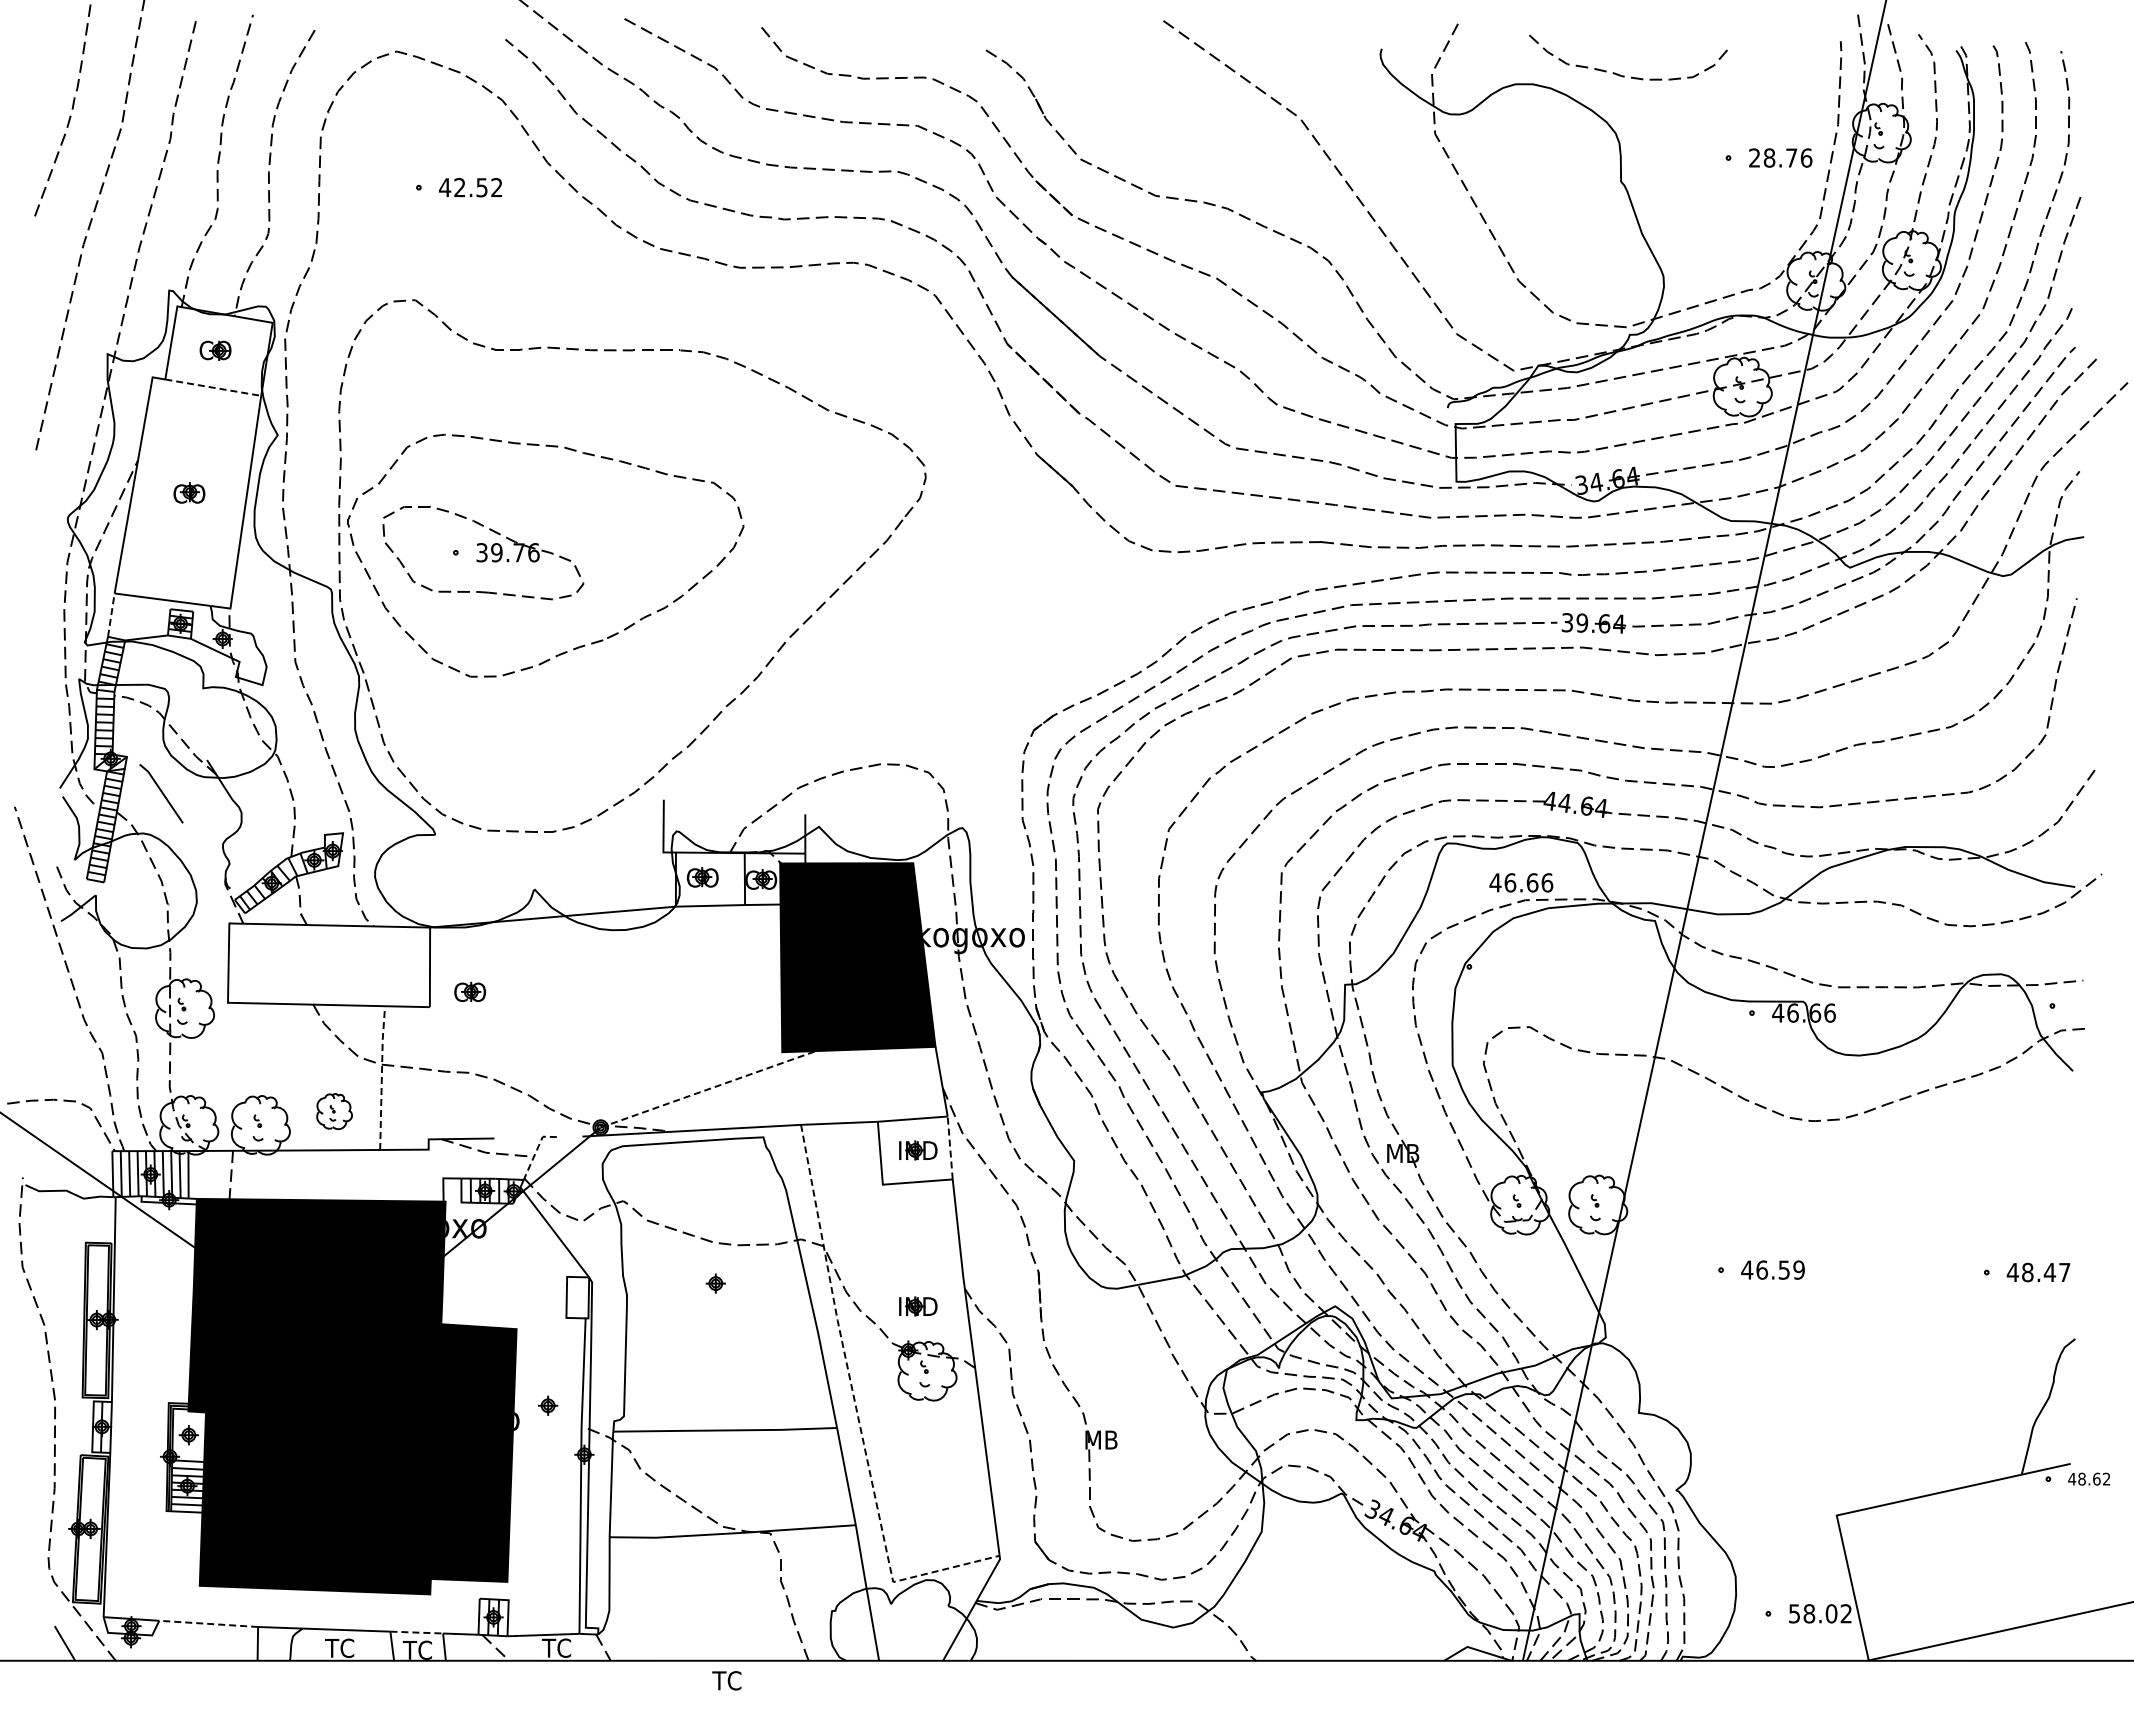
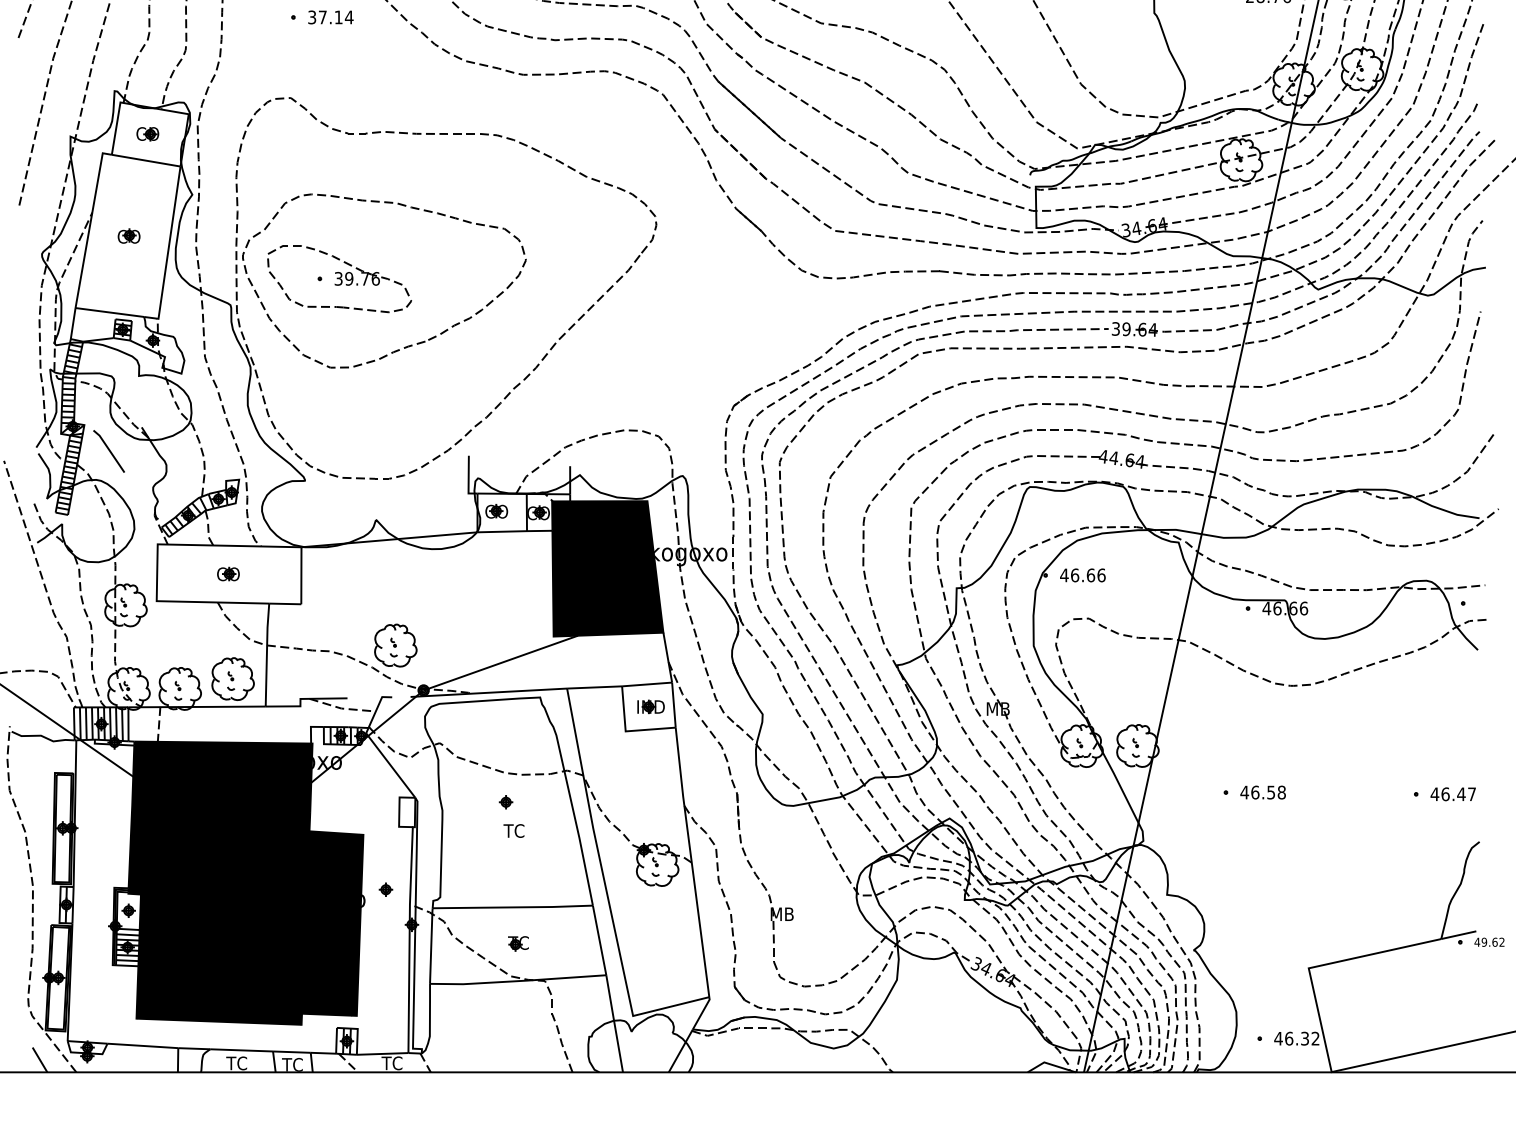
text: (470, 187) -> (330, 17), 42.52 -> 37.14
line: (213, 387) -> (146, 160), dashed -> solid
line: (111, 615) -> (73, 323), dashed -> solid
text: (1521, 882) -> (1083, 575), moved
part: (470, 991) -> (228, 573), moved
part: (561, 1064) -> (395, 645), added
line: (381, 1077) -> (266, 654), dashed -> solid
line: (708, 1089) -> (500, 663), dashed -> solid
part: (334, 1111) -> (233, 679), size x1.67
line: (950, 1147) -> (674, 704), dashed -> solid
line: (536, 1152) -> (377, 708), dashed -> solid
text: (1798, 1269) -> (1281, 792), 46.59 -> 46.58
text: (2027, 1272) -> (1445, 794), 48.47 -> 46.47
part: (918, 1306) -> (651, 818), removed
line: (856, 1408) -> (606, 891), dashed -> solid
text: (2081, 1479) -> (1484, 942), 48.62 -> 49.62
part: (732, 1481) -> (518, 943), added
text: (1812, 1613) -> (1291, 1038), 58.02 -> 46.32
line: (208, 1623) -> (142, 1045), dashed -> solid
line: (417, 1632) -> (292, 1052), dashed -> solid
text: (726, 1680) -> (513, 830), moved

